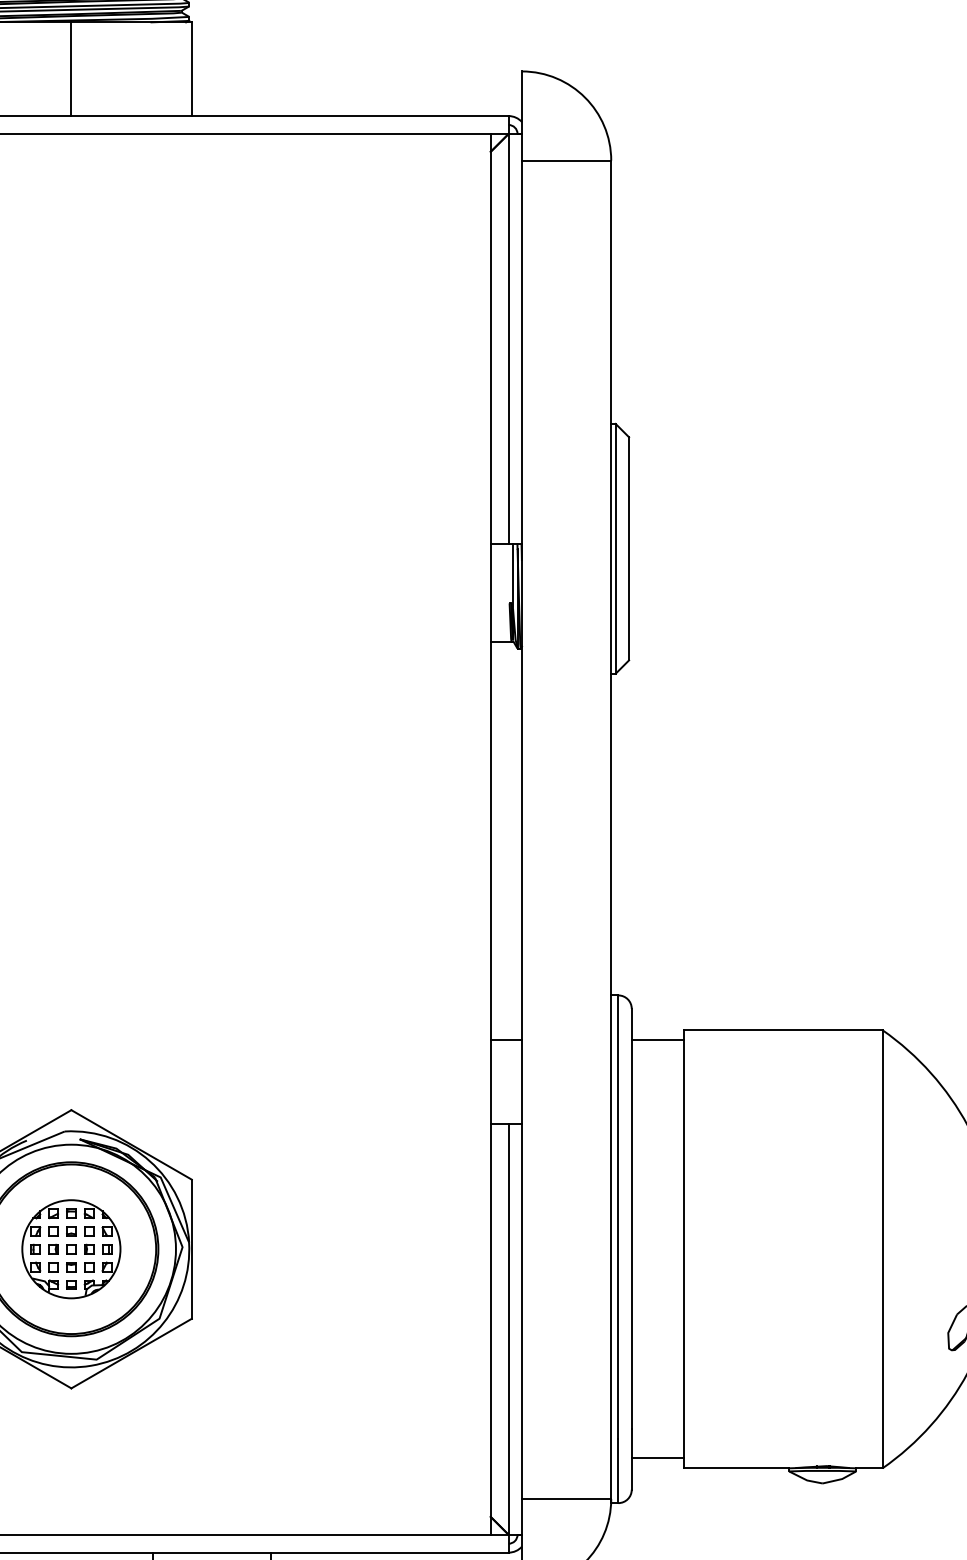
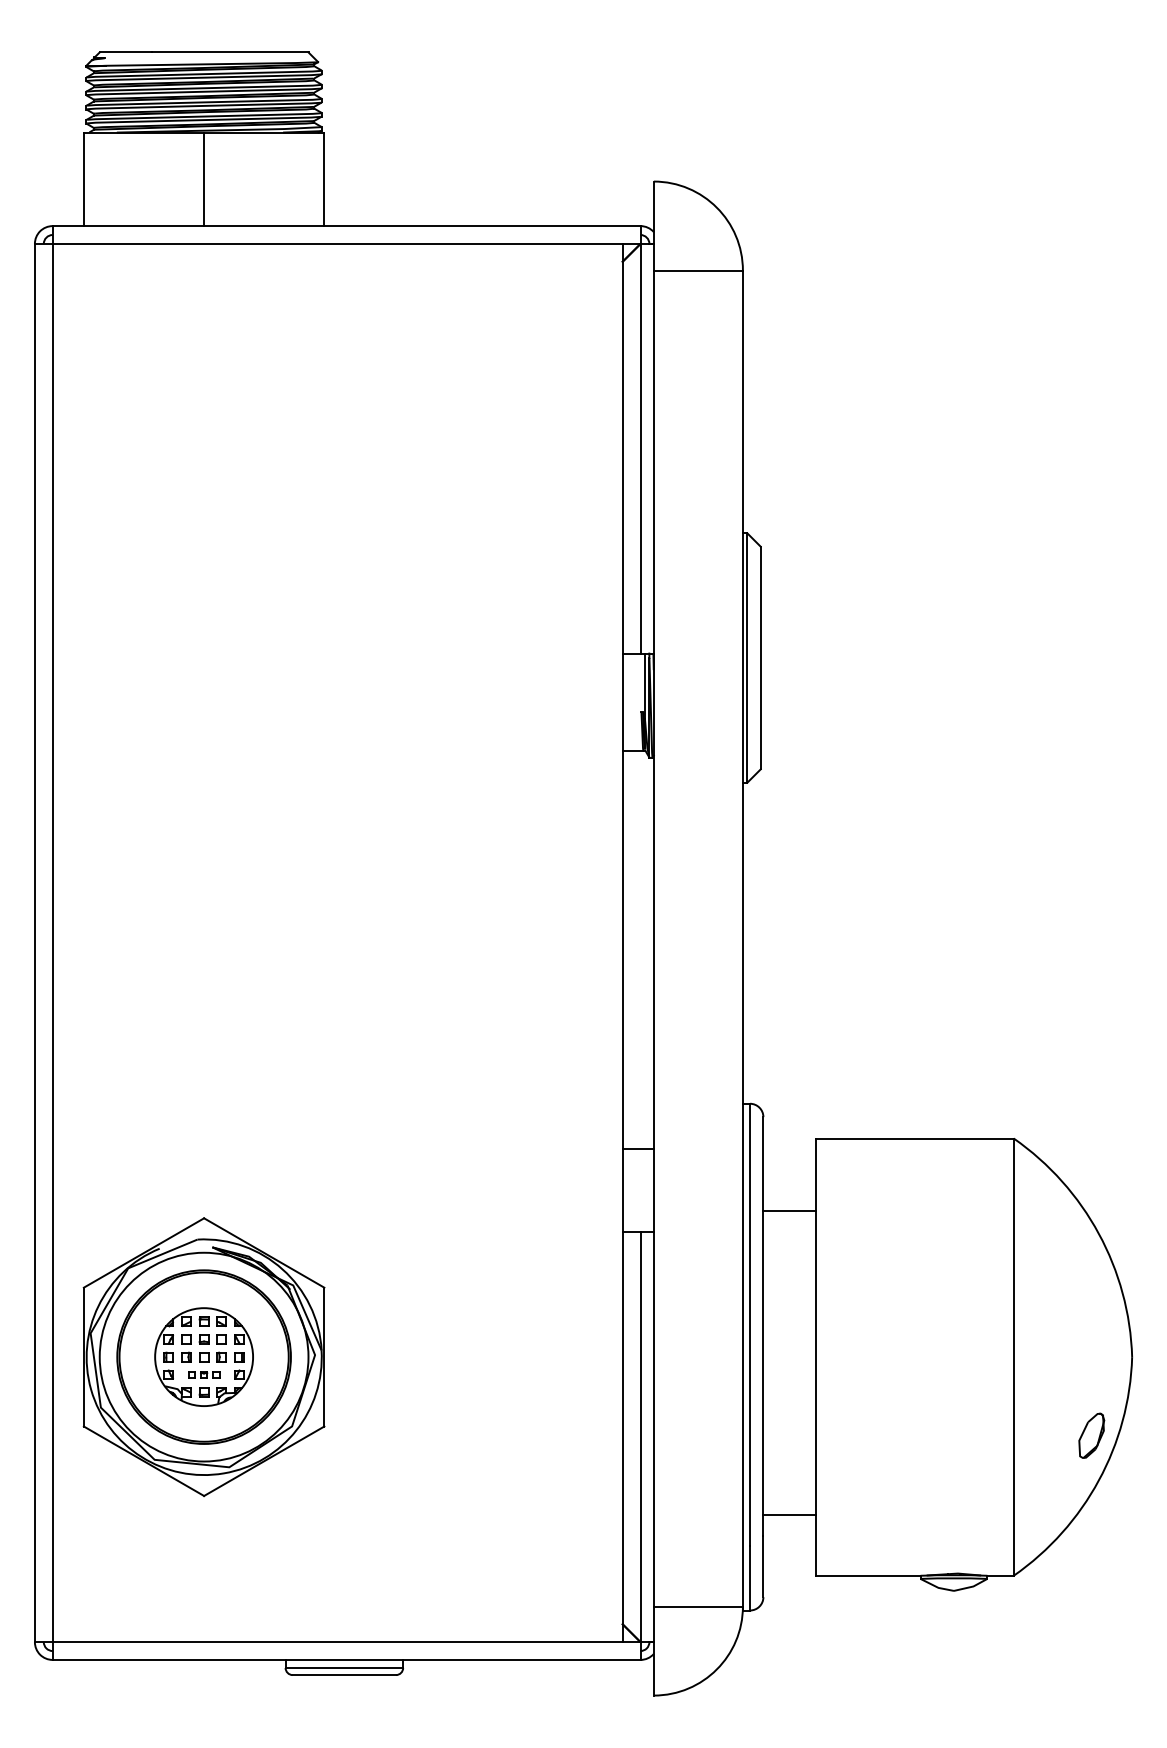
line: (657, 1040) -> (789, 1210), moved
part: (70, 1266) -> (203, 1374), size x0.7
line: (657, 1458) -> (789, 1514), moved

